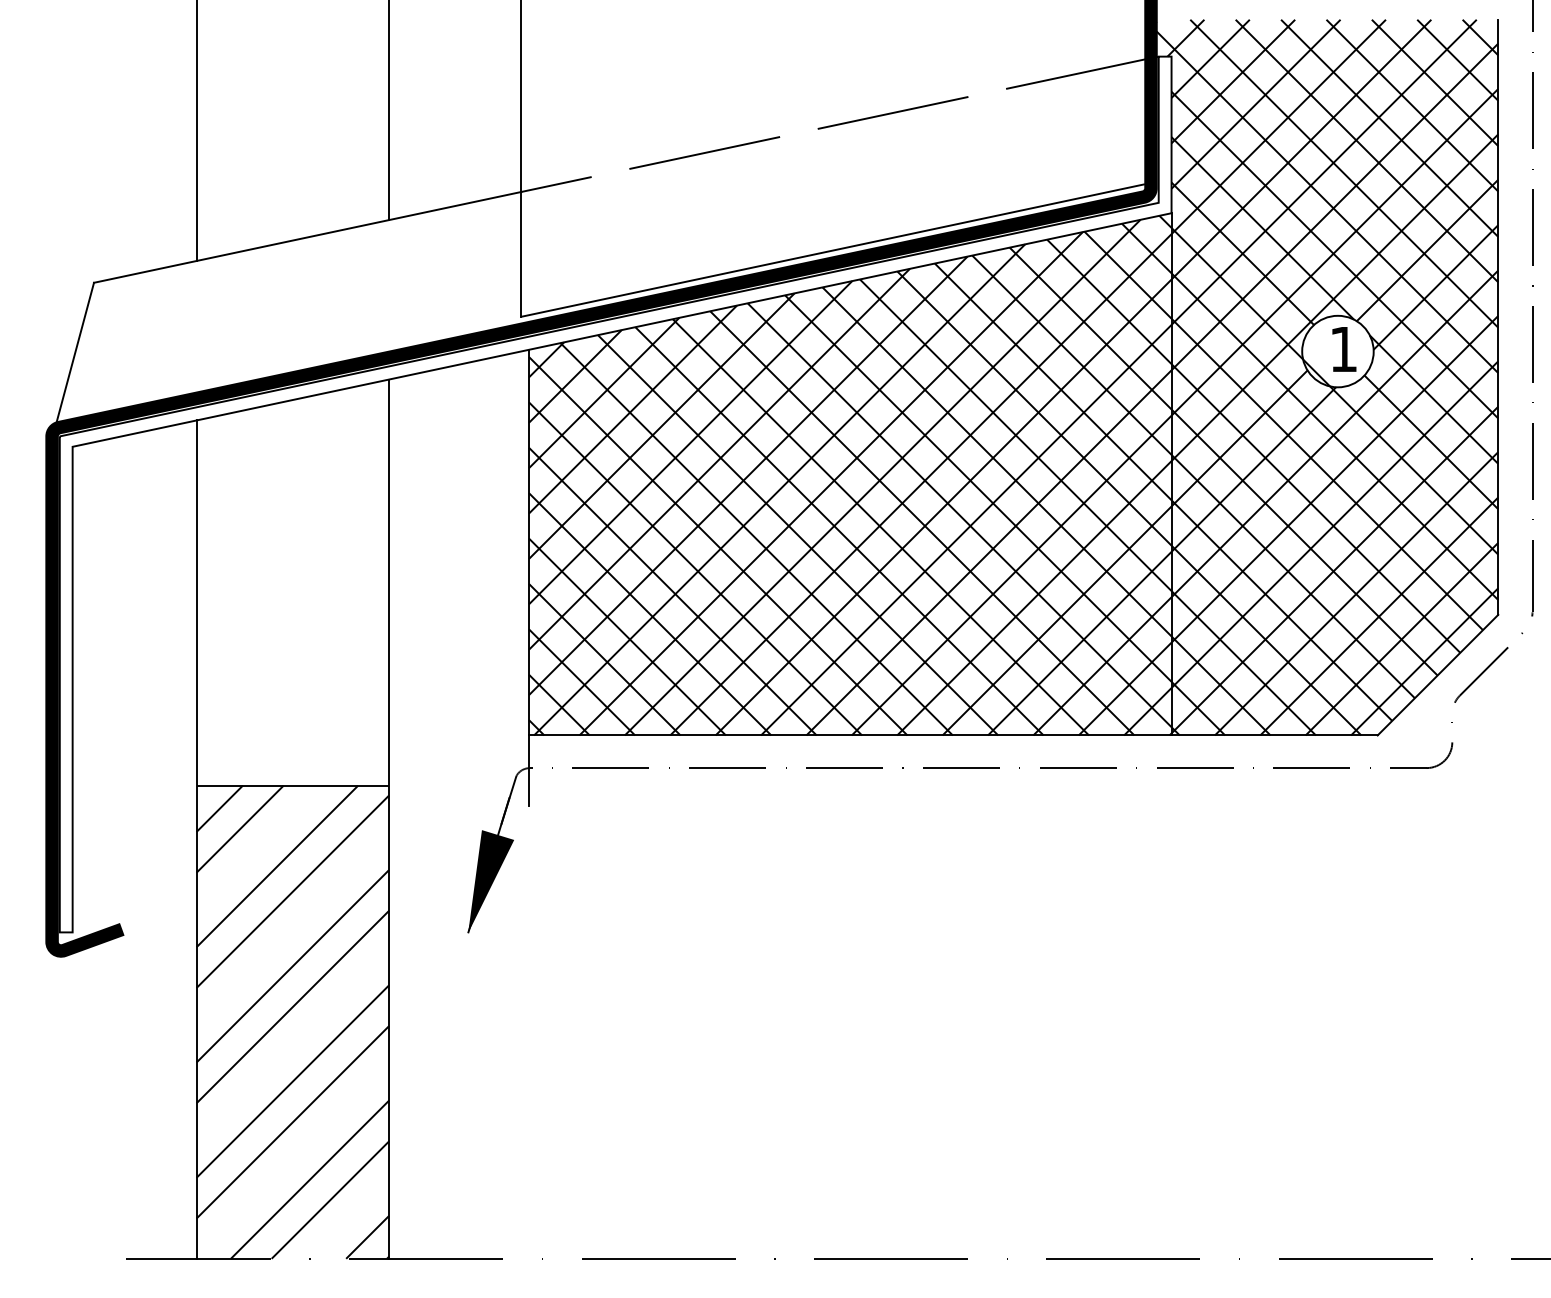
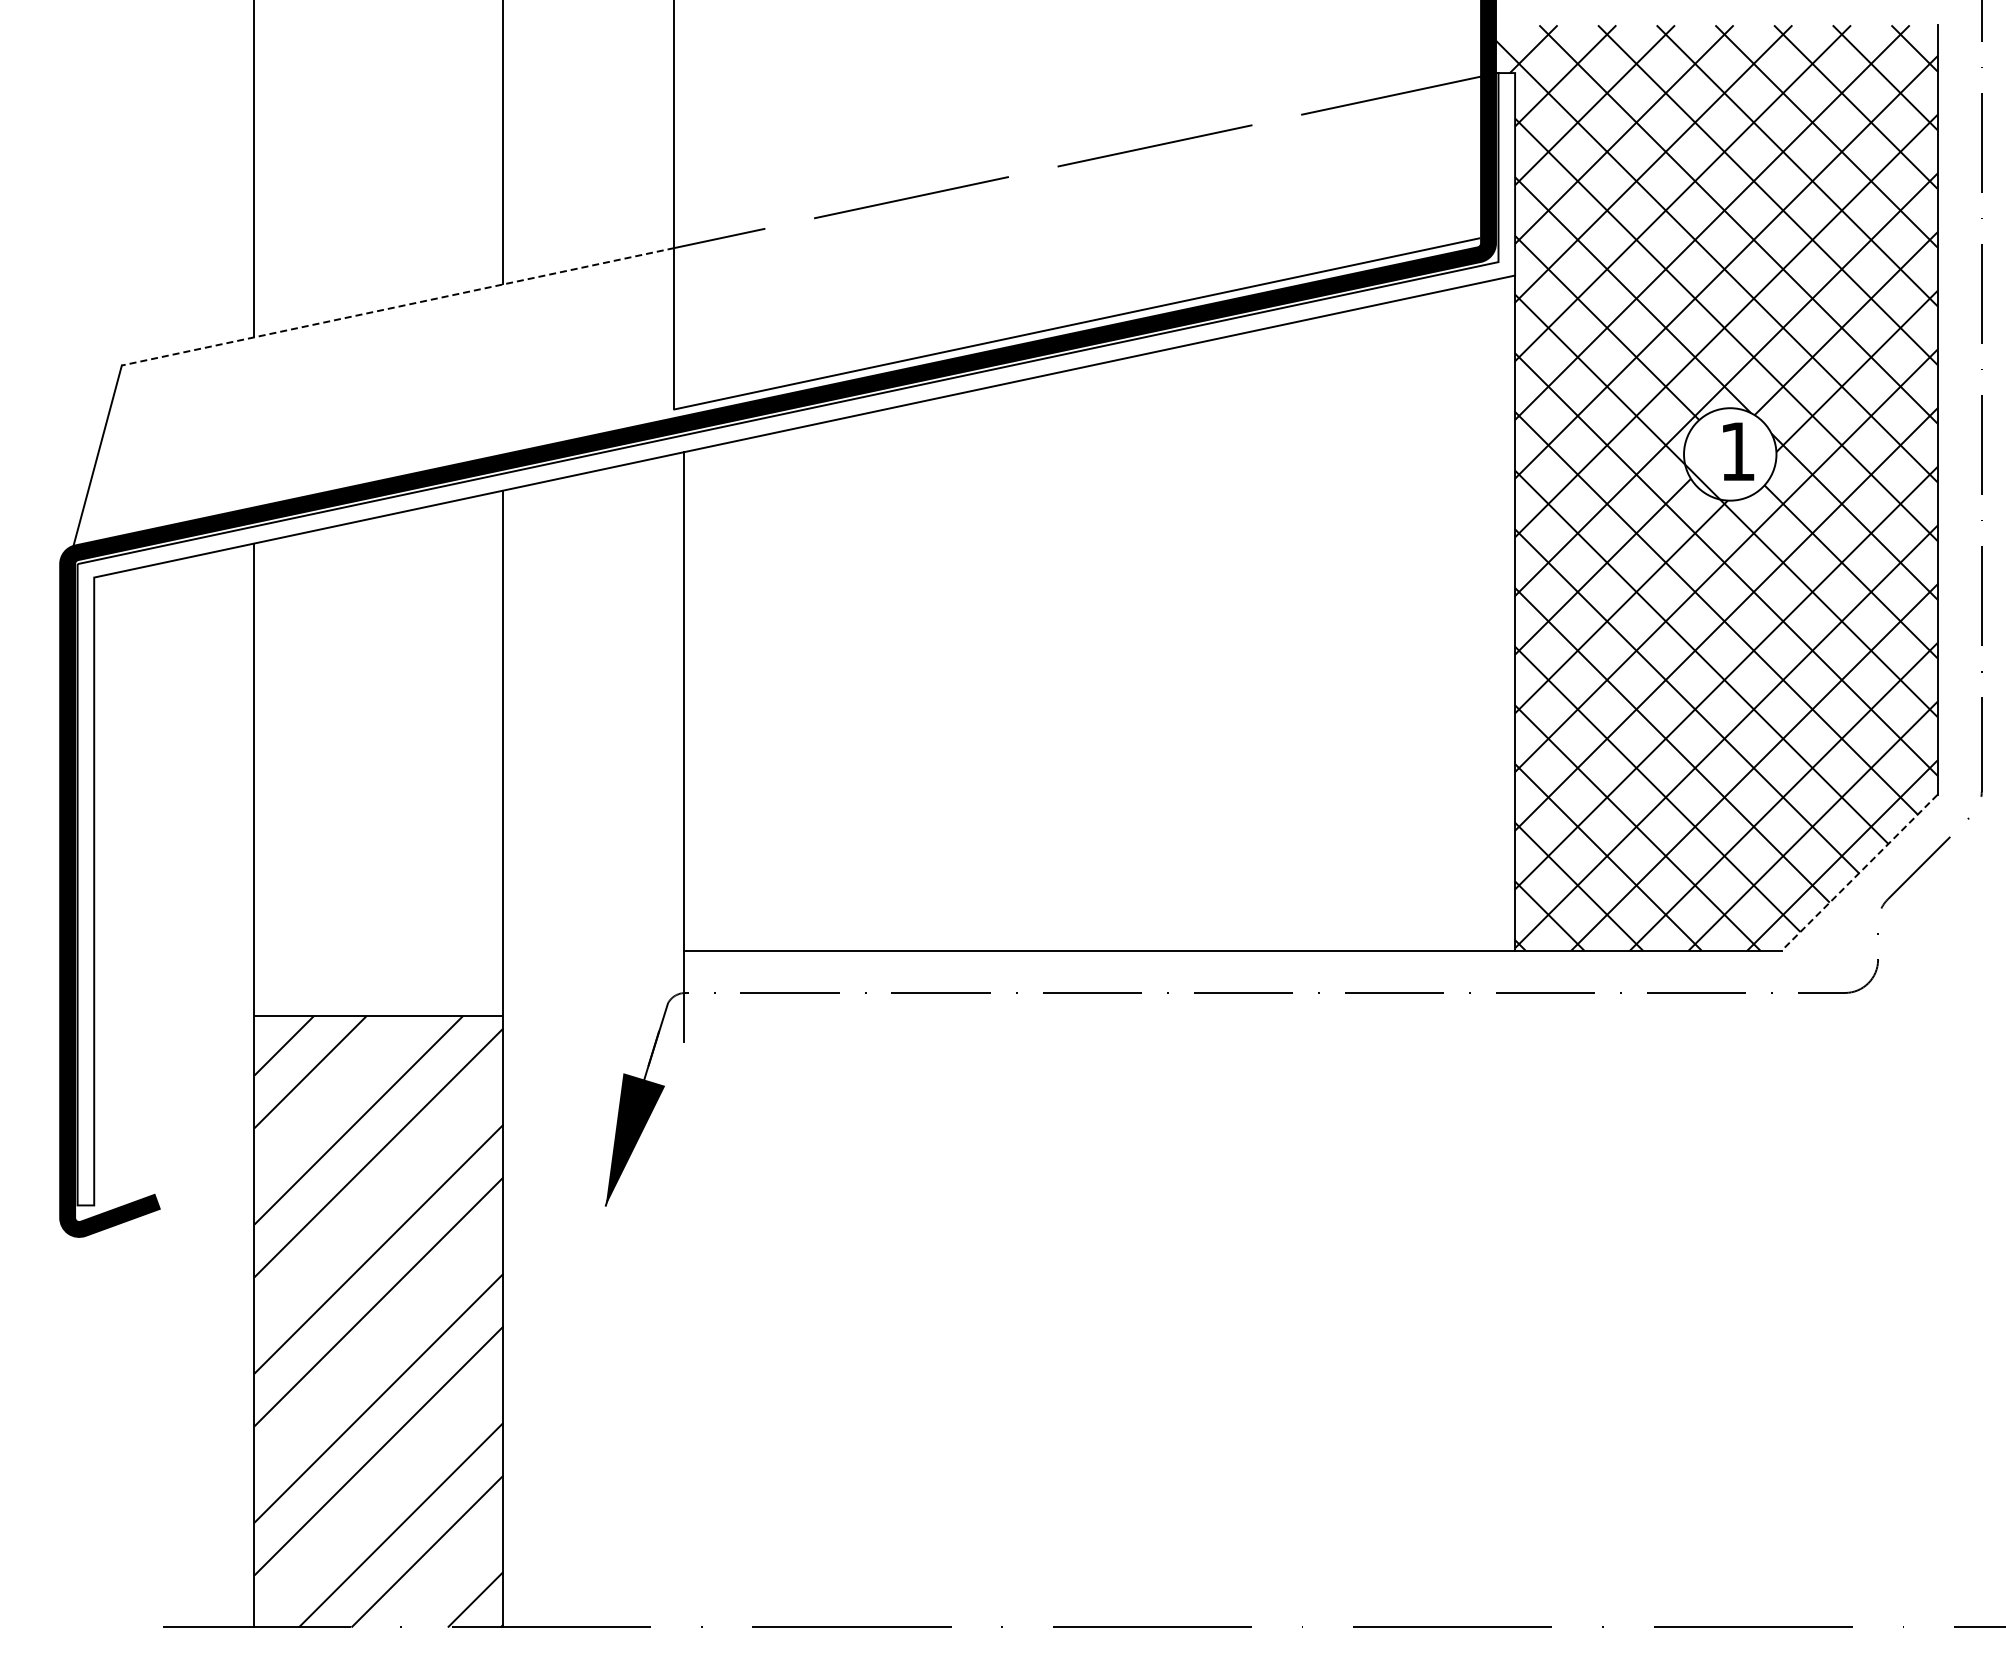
line: (307, 237) -> (397, 306), solid -> dashed
hatch: (850, 475) -> (1099, 614), removed
line: (1437, 675) -> (1859, 873), solid -> dashed

